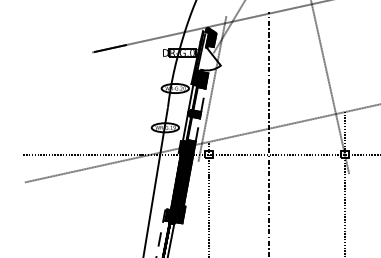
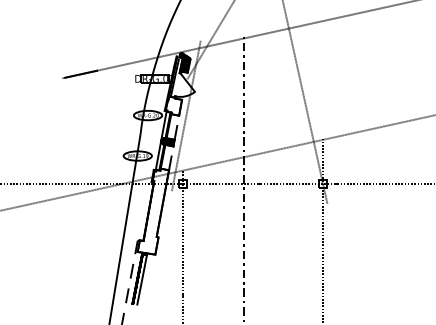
hatch: (200, 78) -> (173, 105), removed
hatch: (180, 181) -> (153, 211), removed

